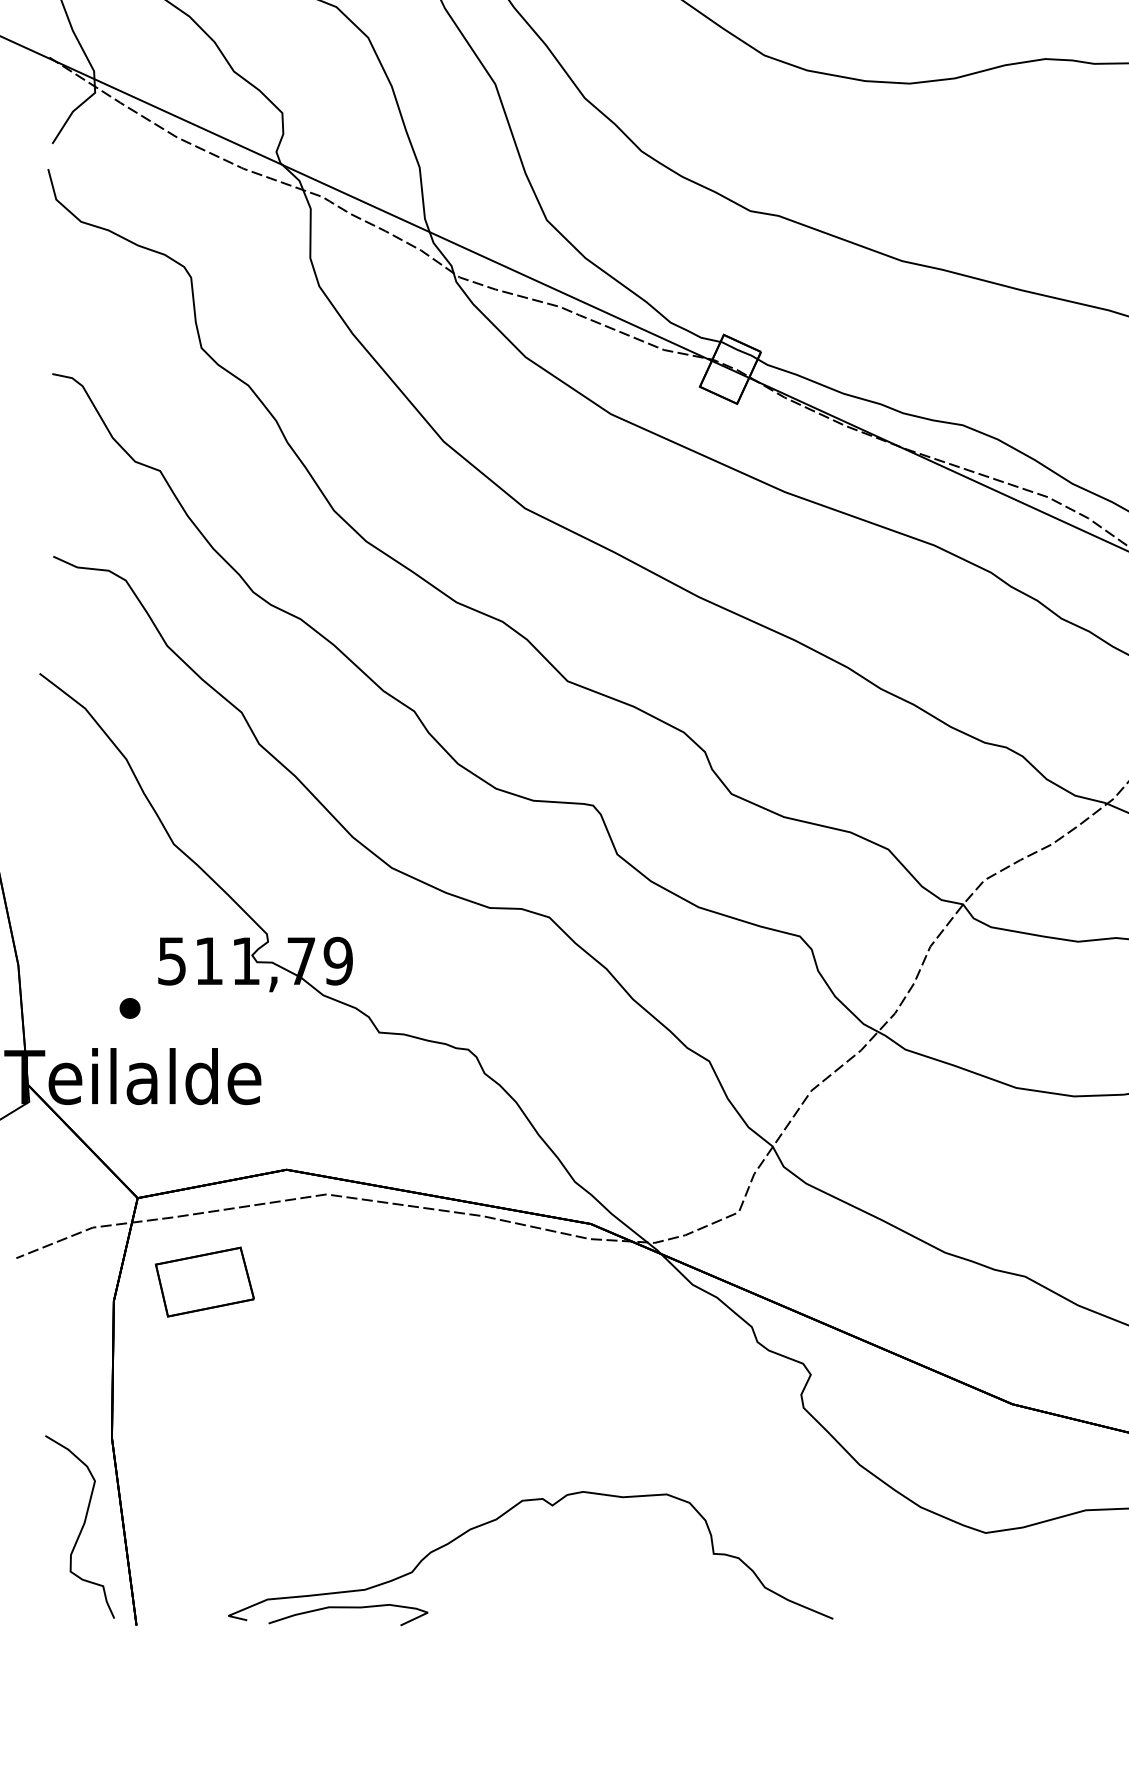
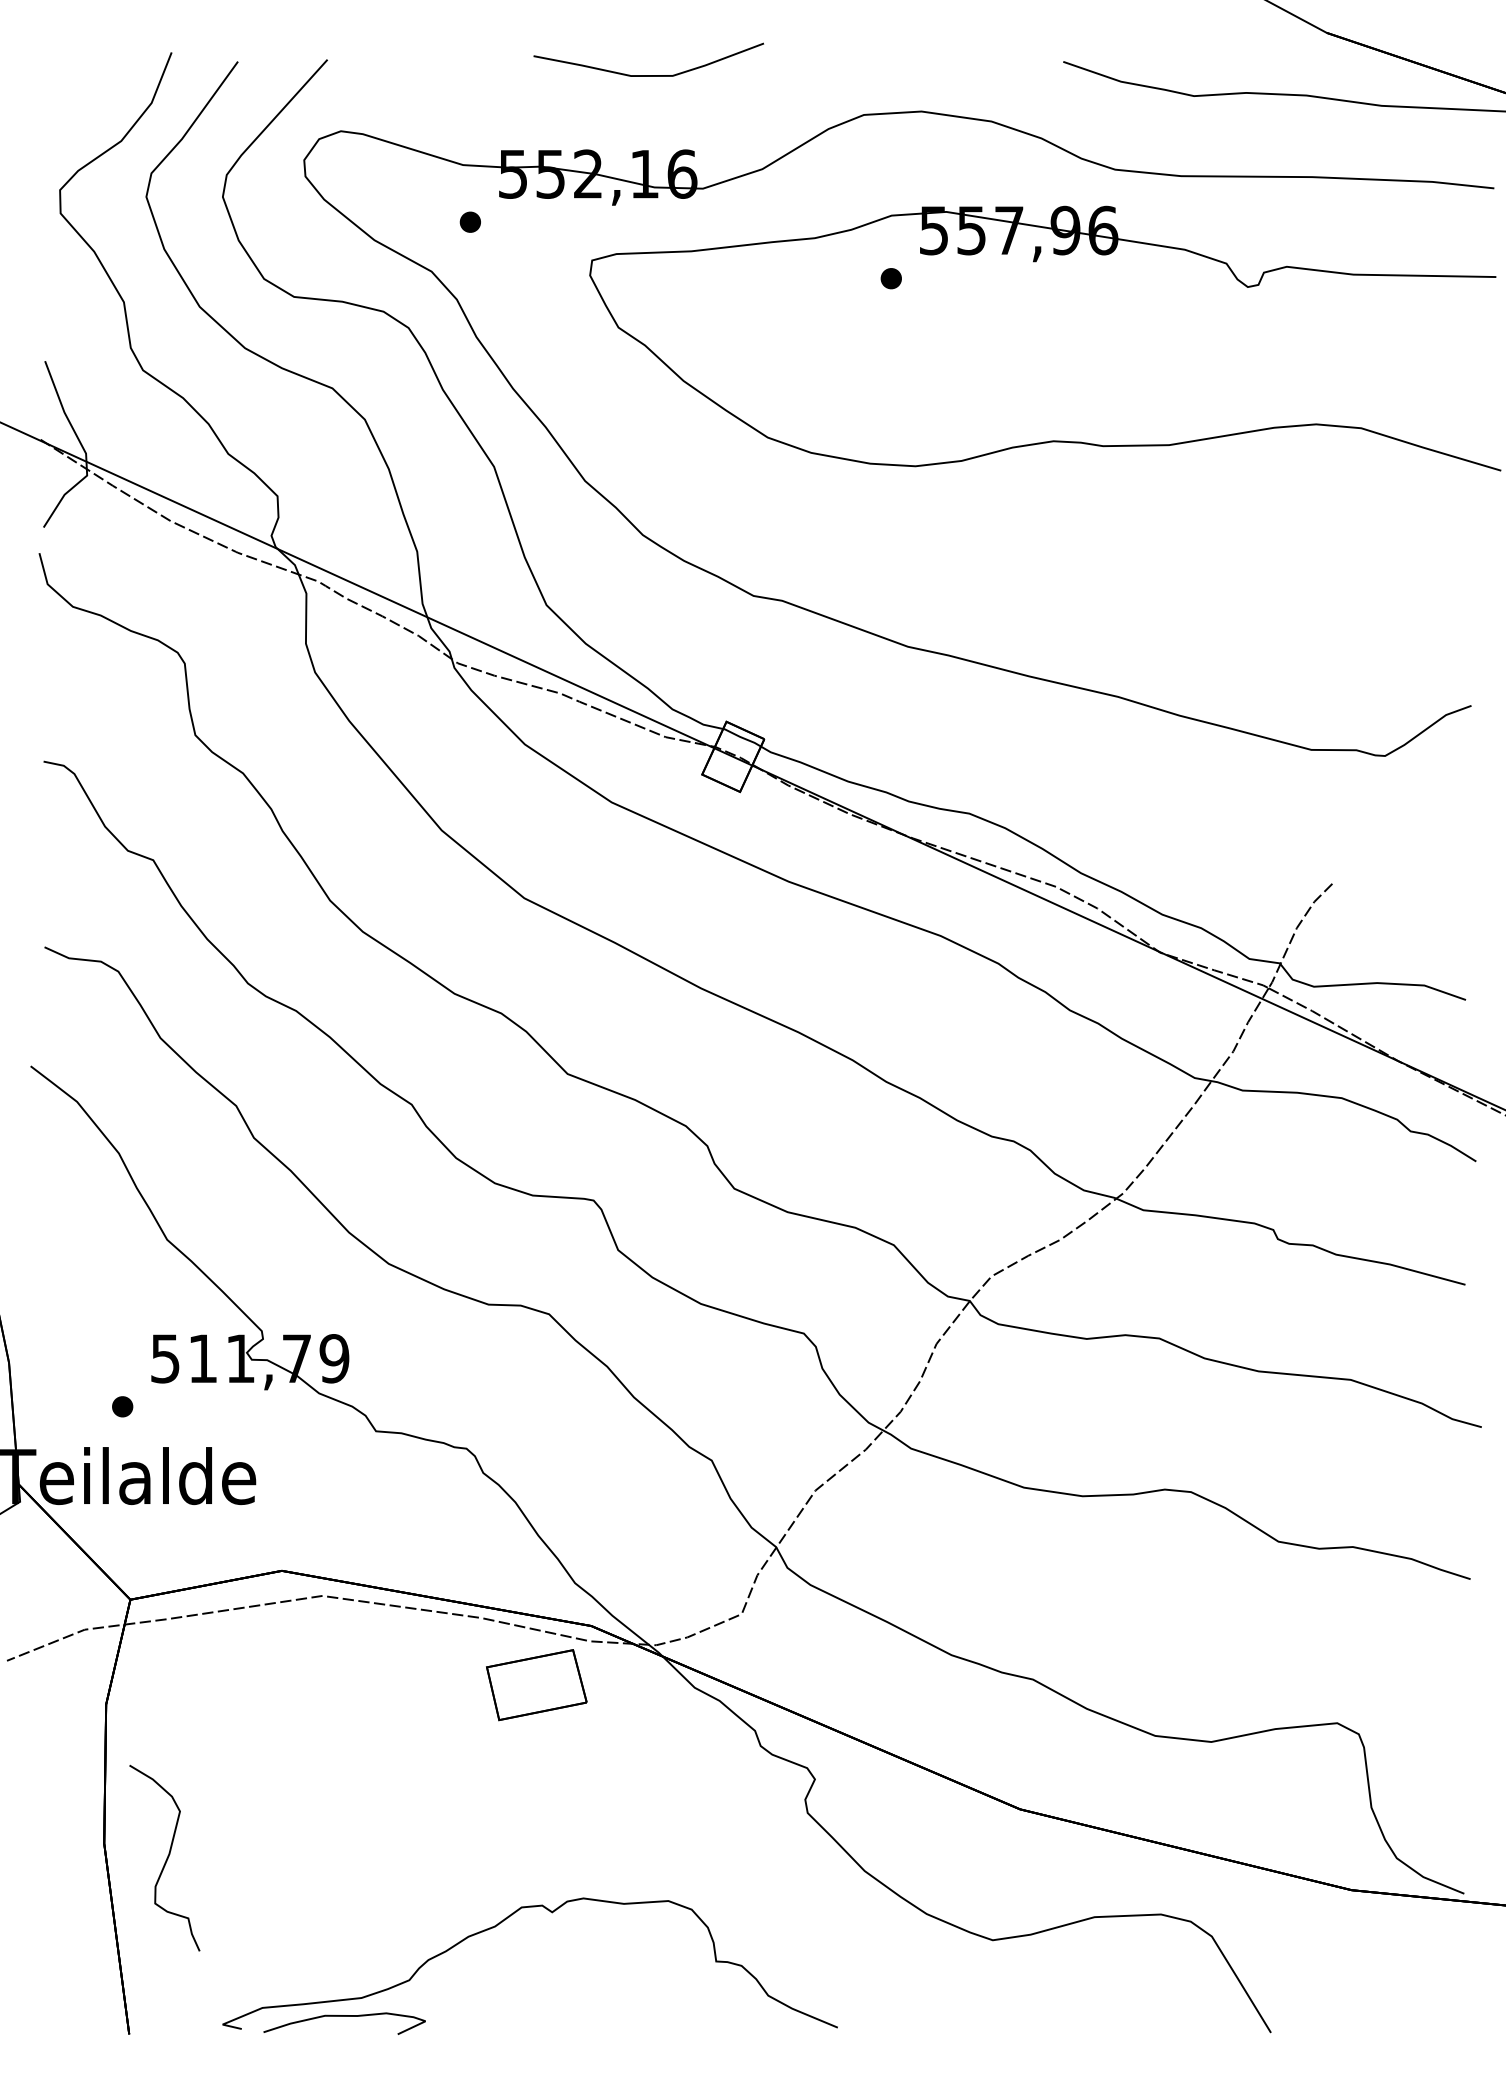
part: (204, 1282) -> (536, 1685), moved
curve: (81, 1527) -> (166, 1858), moved

